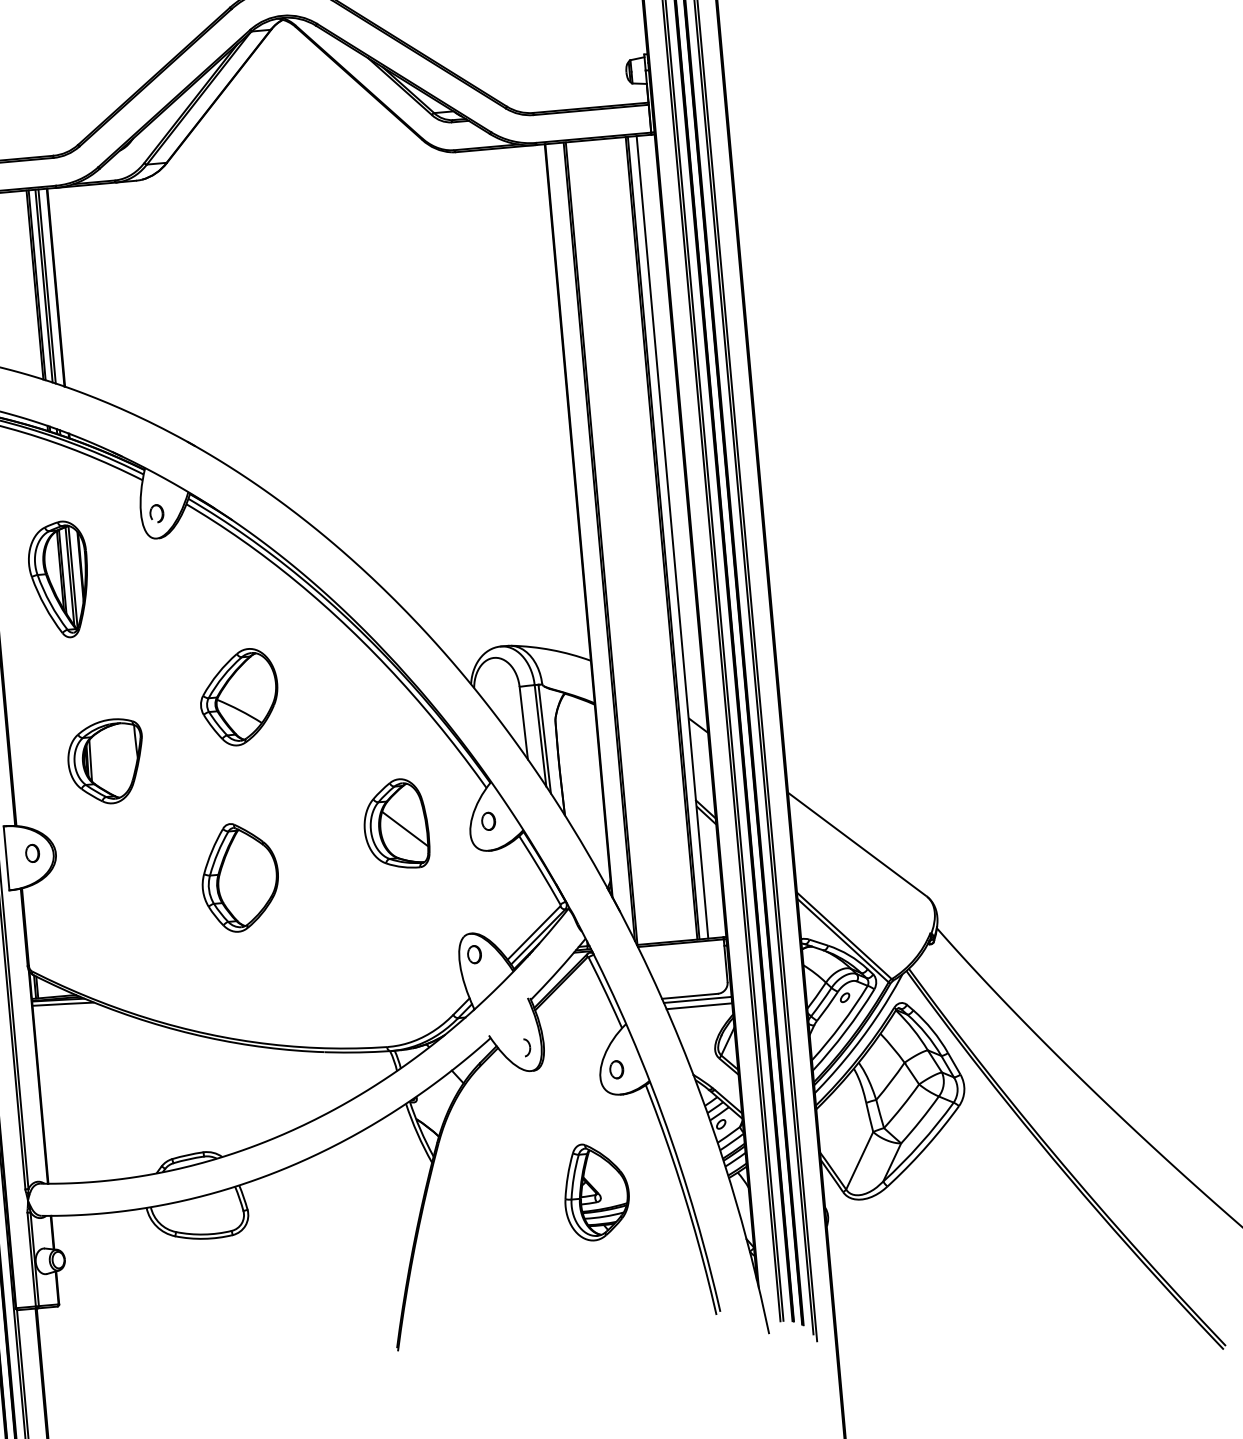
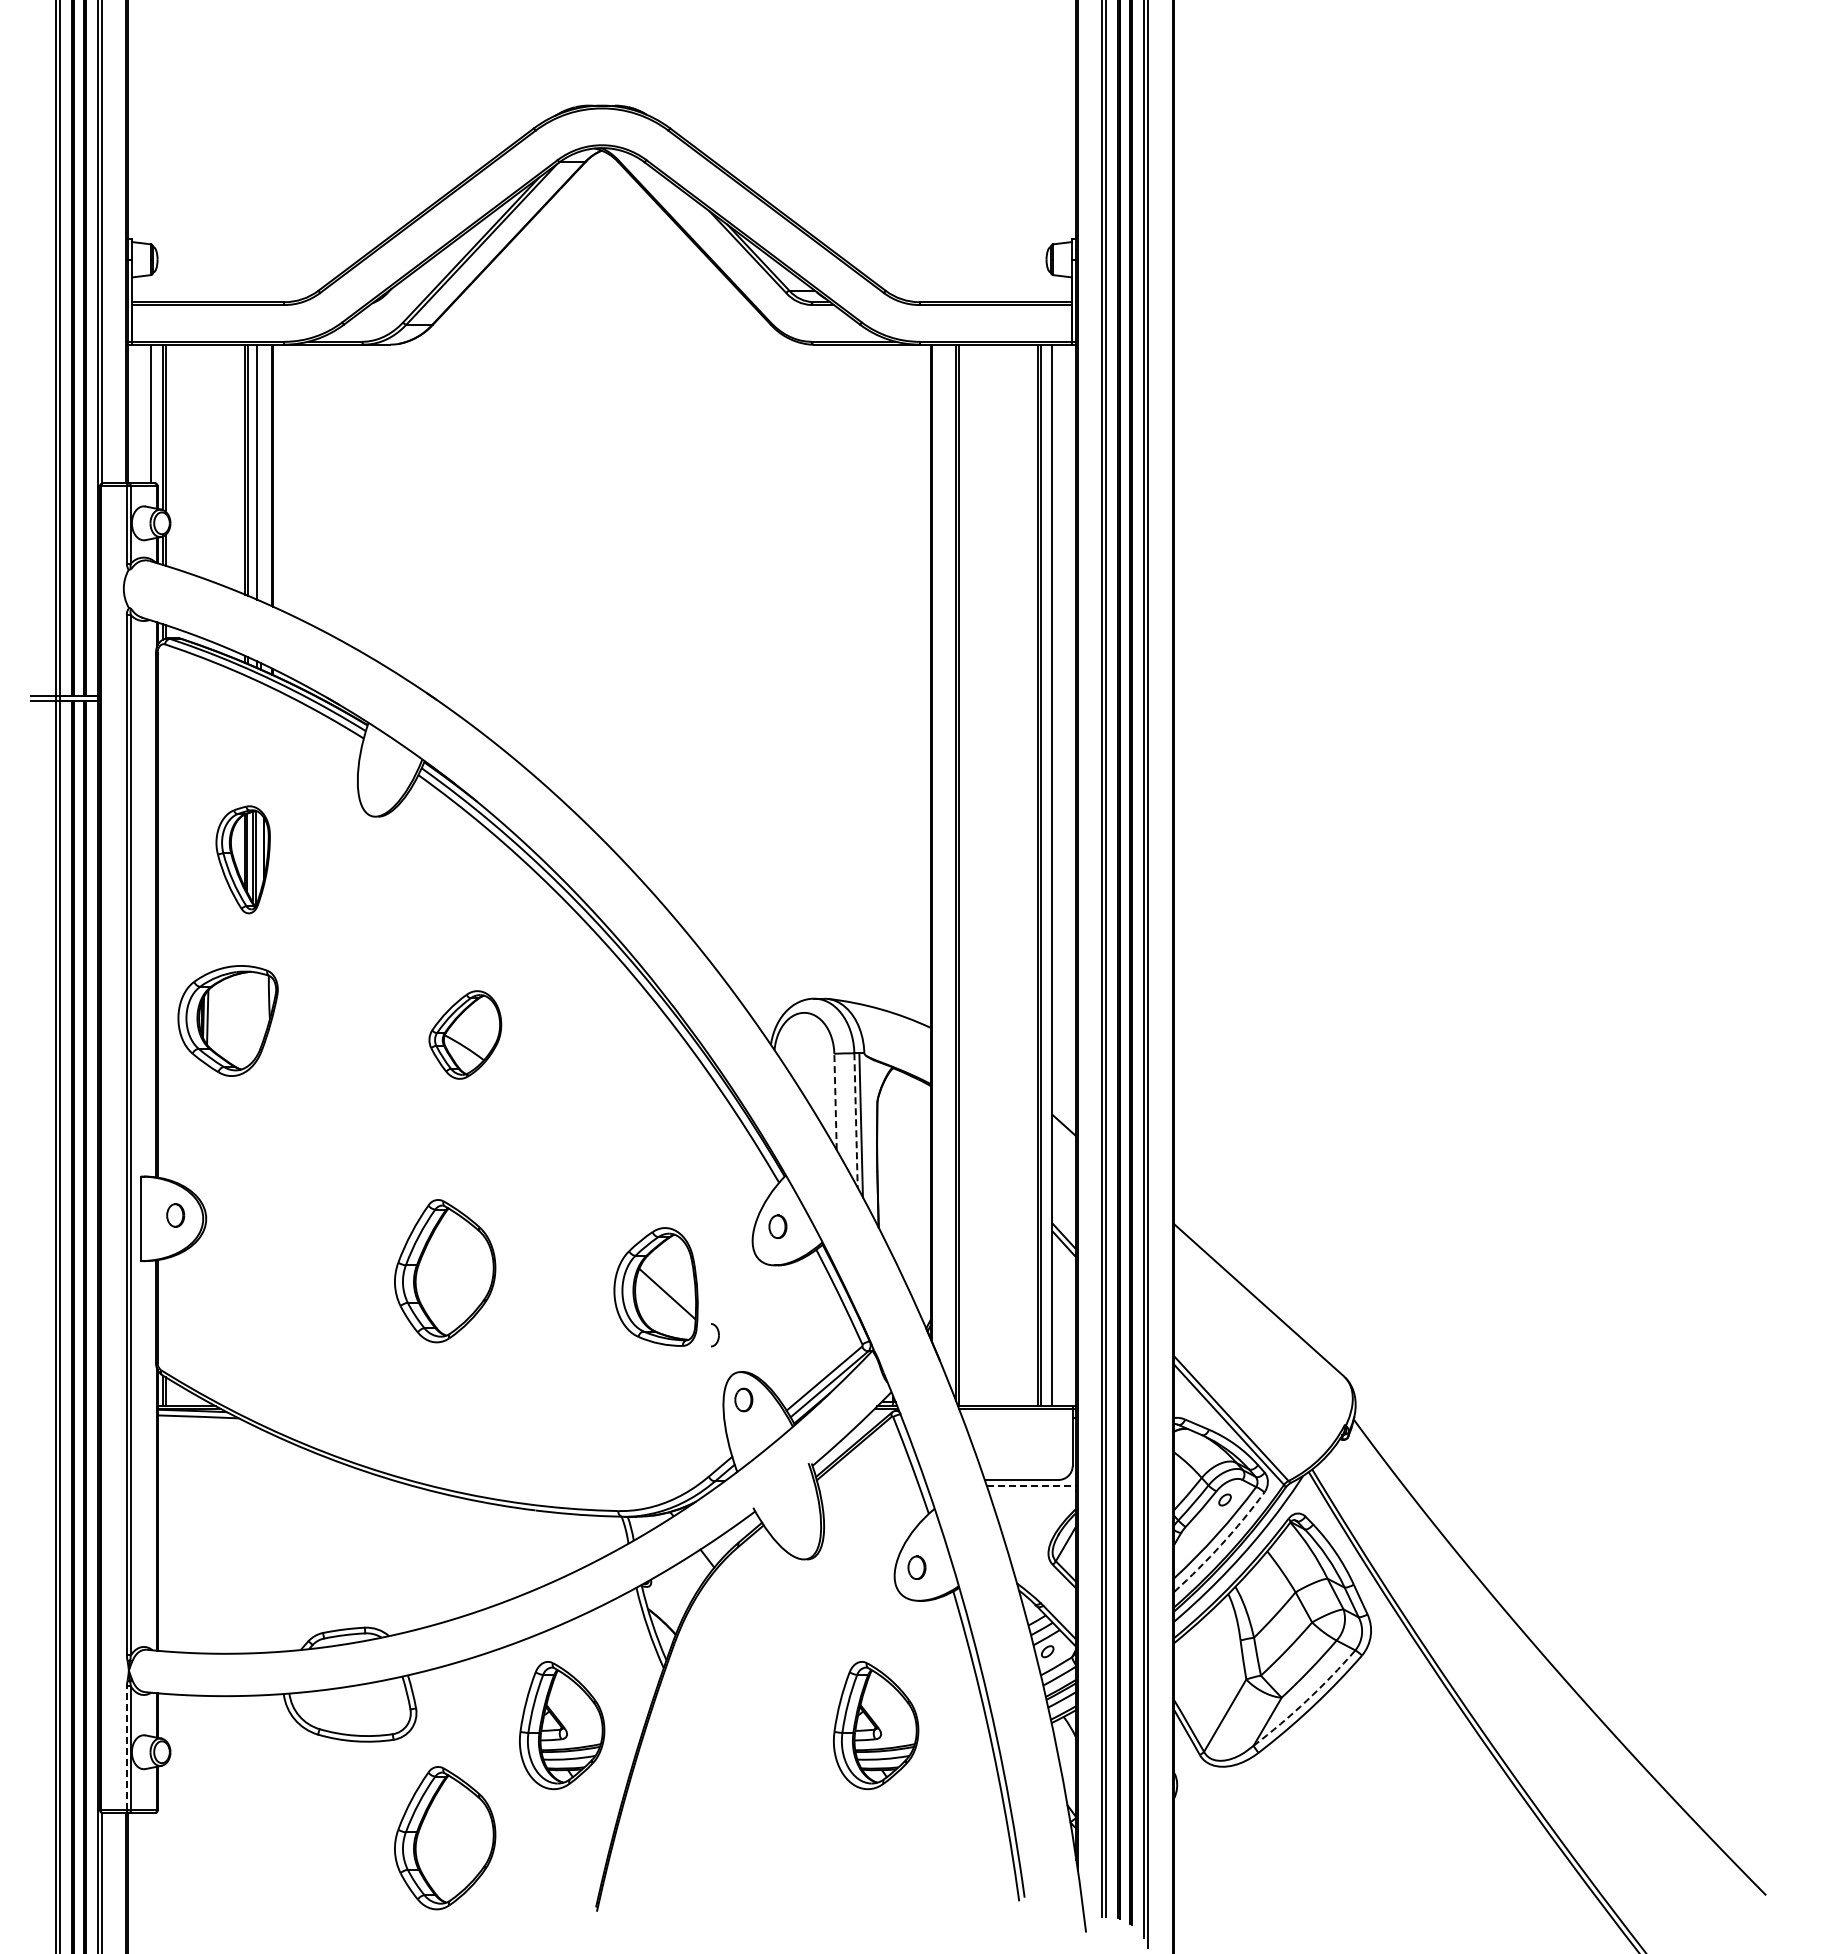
line: (47, 286) -> (261, 472), removed
part: (161, 515) -> (384, 787), removed
part: (59, 579) -> (243, 859), size x0.7
part: (239, 697) -> (465, 1034), size x0.7
line: (523, 722) -> (835, 1101), solid -> dashed
line: (540, 735) -> (856, 1120), solid -> dashed
part: (105, 761) -> (227, 1020), moved
part: (395, 824) -> (655, 1286), moved
line: (697, 999) -> (1031, 1485), solid -> dashed
line: (699, 1006) -> (1032, 1494), removed
arc: (845, 1031) -> (1221, 1544), solid -> dashed
part: (527, 1047) -> (715, 1335), moved
arc: (920, 1143) -> (1306, 1700), solid -> dashed
part: (359, 1212) -> (562, 1725), added
line: (31, 1259) -> (126, 1748), solid -> dashed
part: (278, 1306) -> (445, 1838), added

